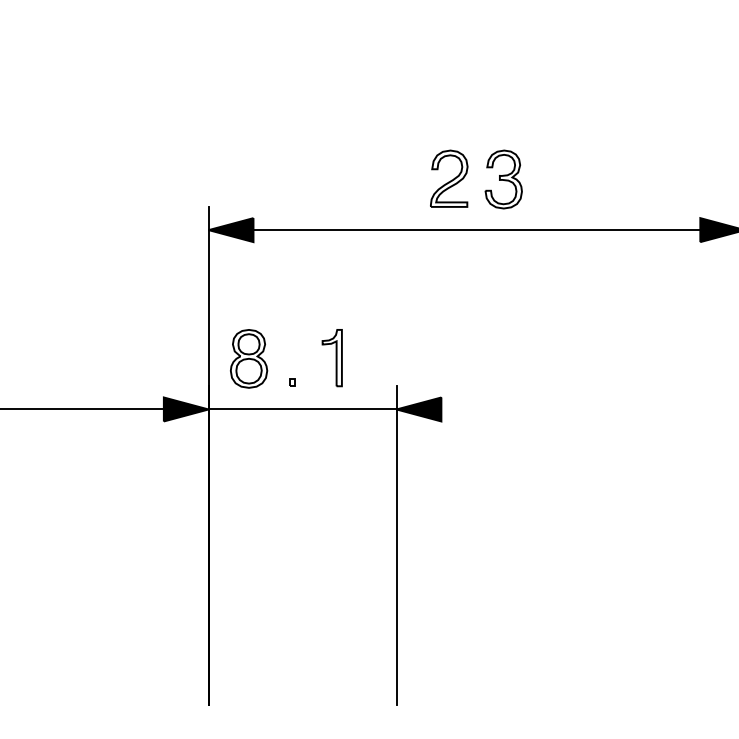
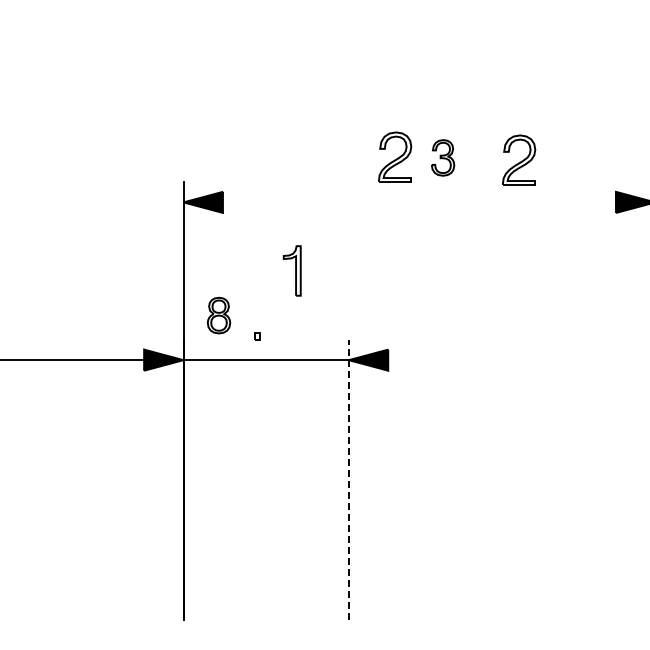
part: (503, 179) -> (442, 157), size x0.7
part: (590, 181) -> (519, 159), added
line: (475, 230) -> (418, 202), removed
part: (331, 357) -> (291, 270), moved
part: (248, 358) -> (218, 315), size x0.7
line: (396, 545) -> (348, 479), solid -> dashed

